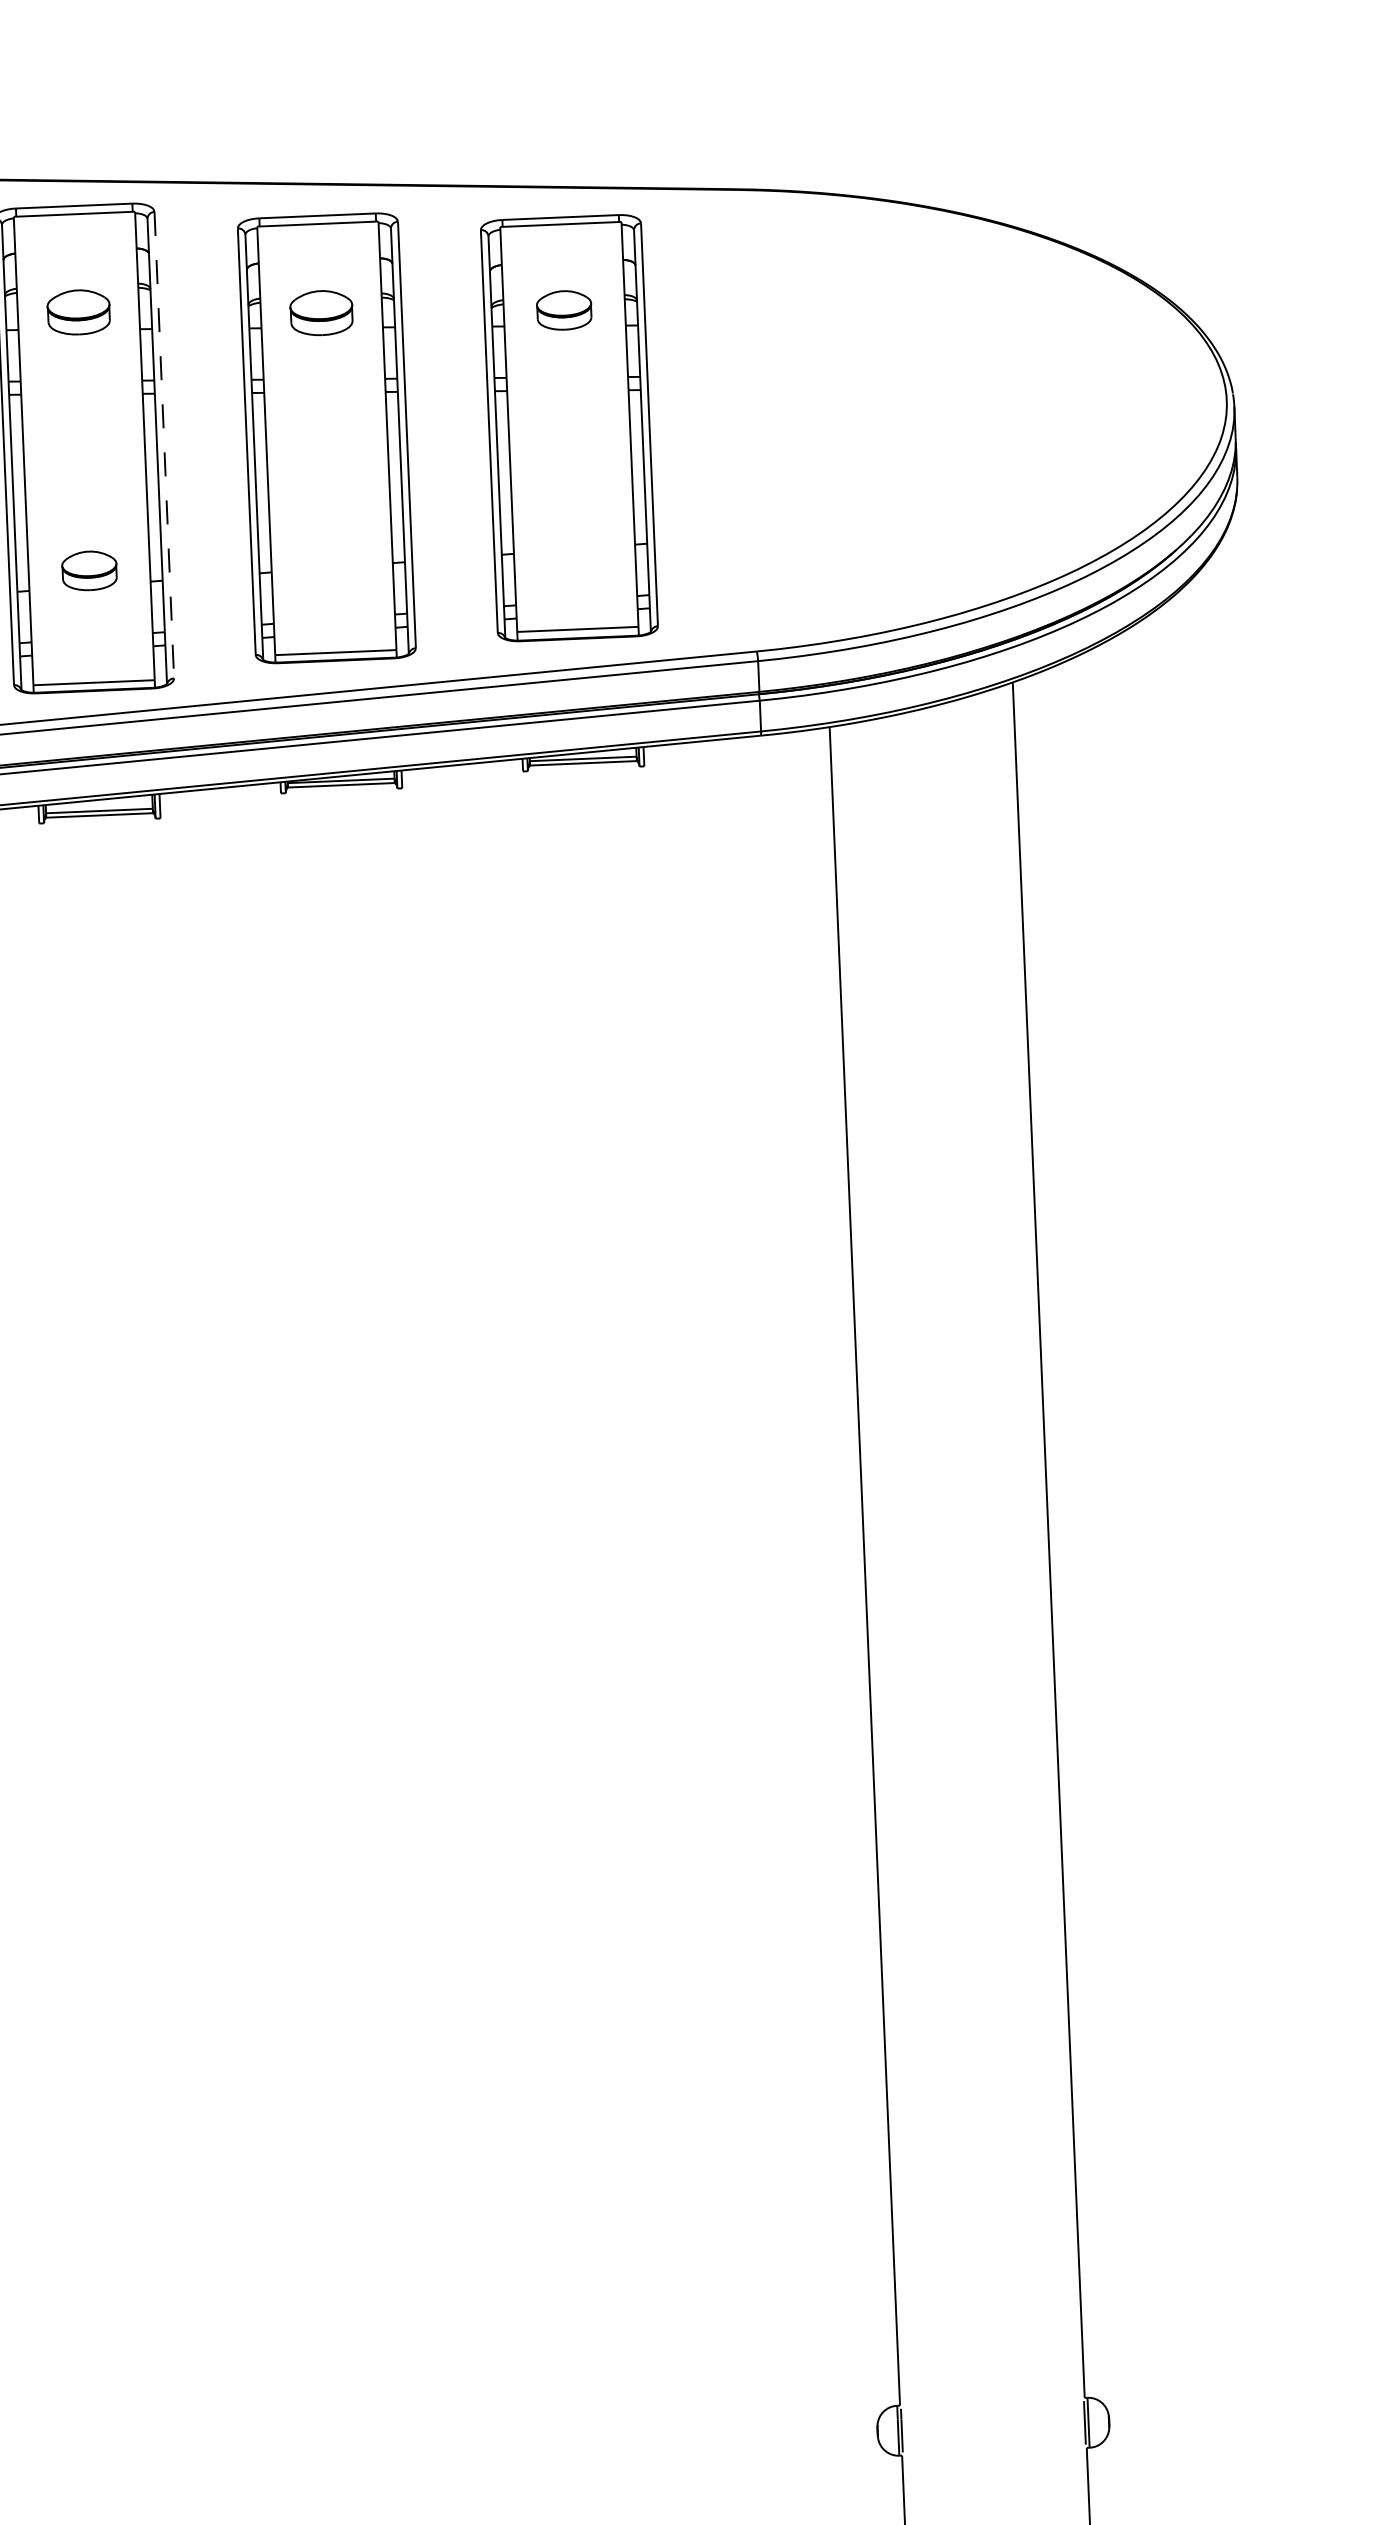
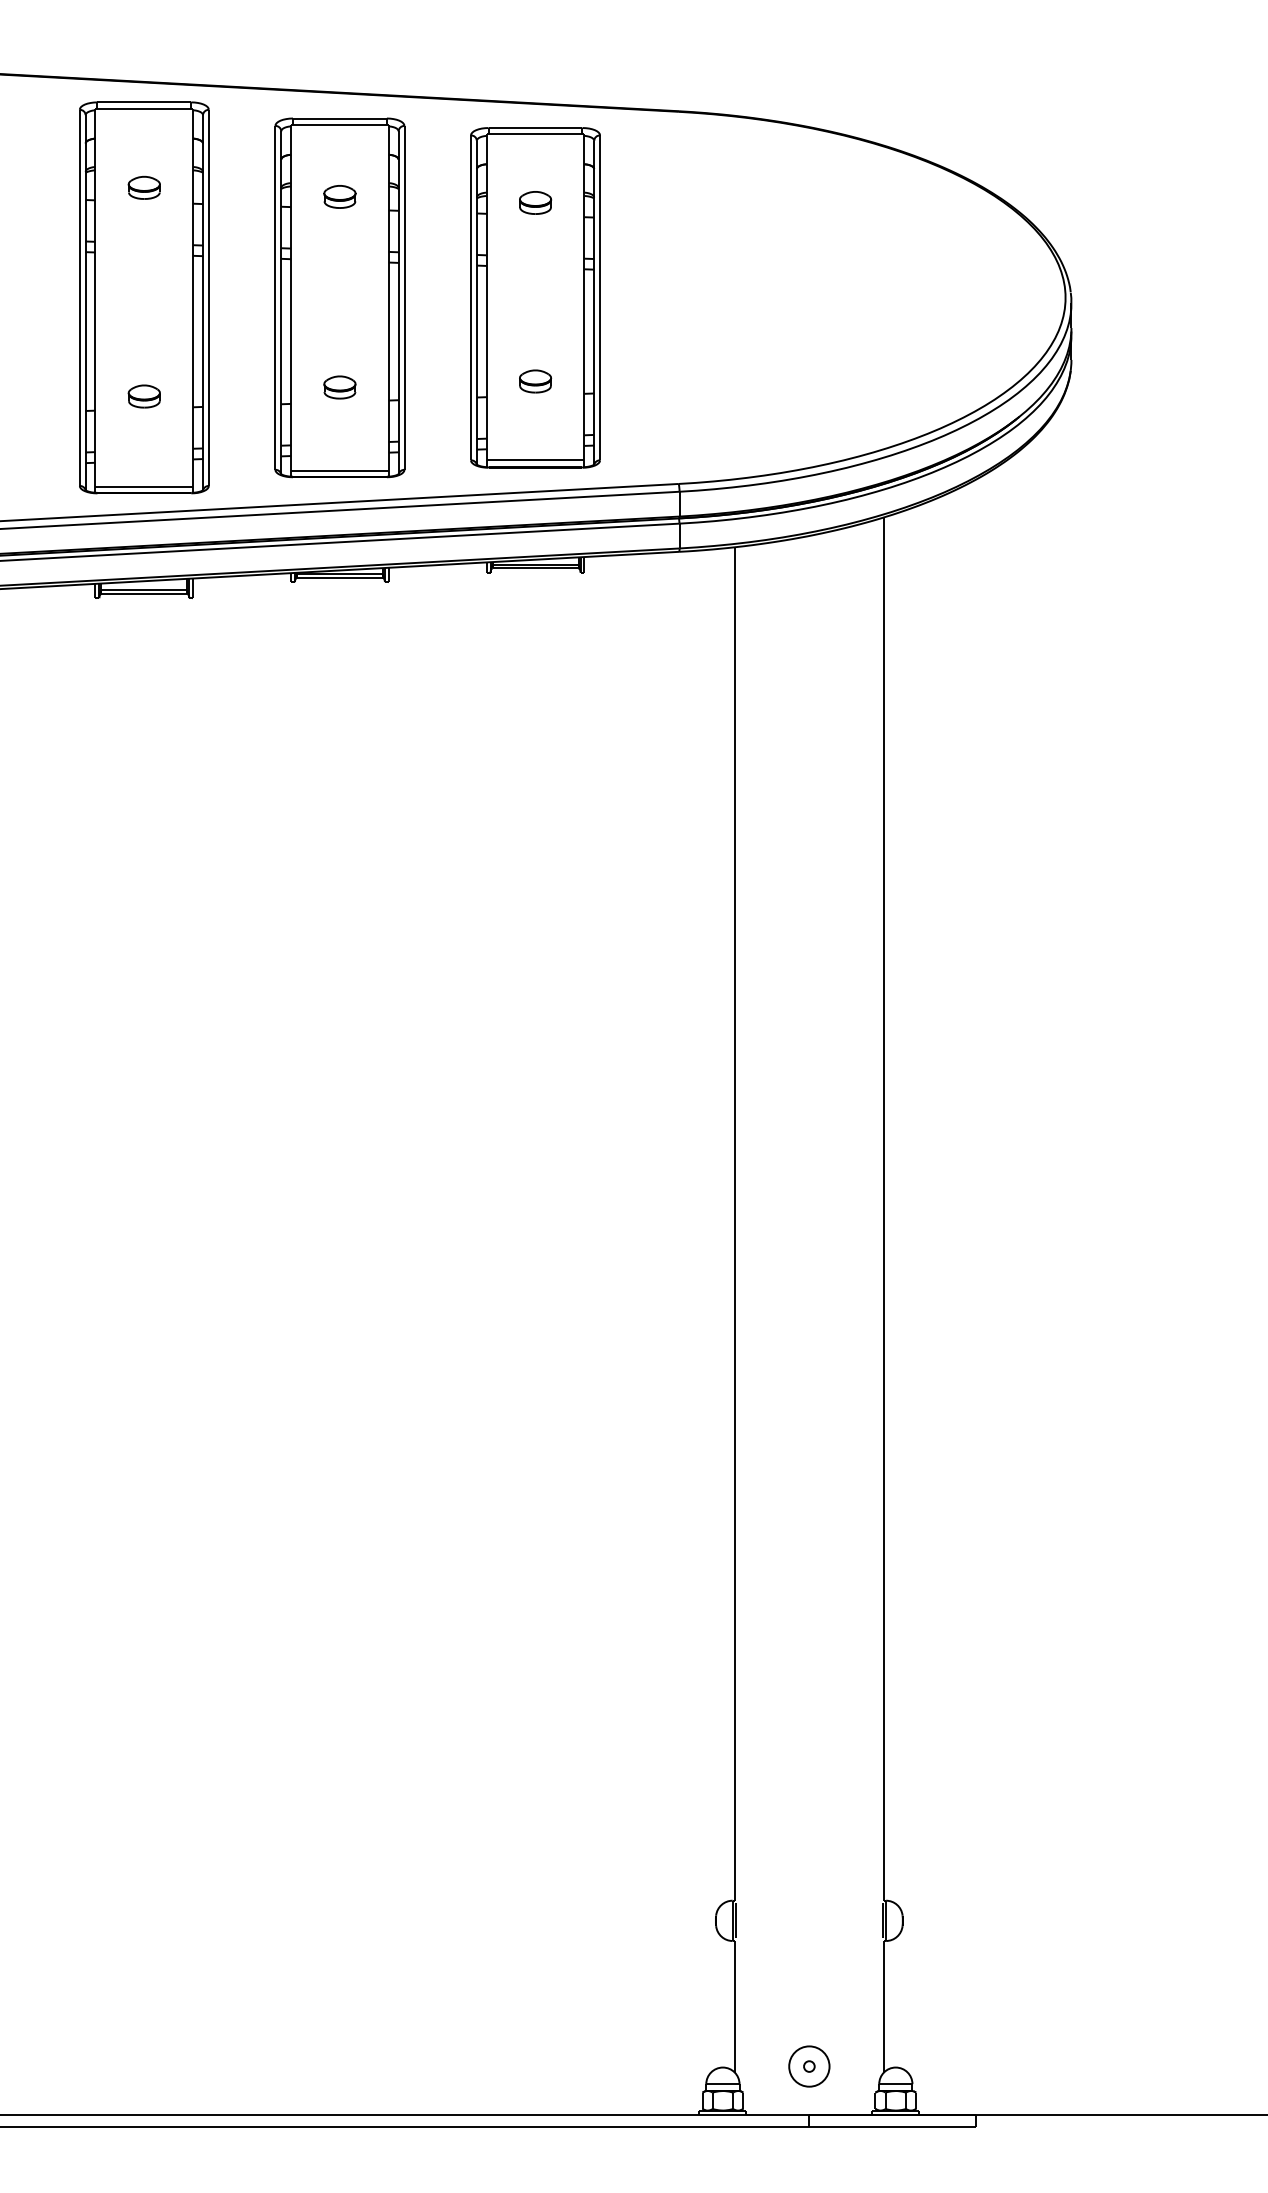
part: (564, 309) -> (535, 202), size x0.71
part: (77, 311) -> (143, 187), size x0.62
part: (321, 312) -> (339, 196), size x0.62
line: (163, 445) -> (208, 298), dashed -> solid
part: (573, 531) -> (535, 381), added
part: (330, 549) -> (339, 387), added
part: (88, 570) -> (143, 396), size x0.71

